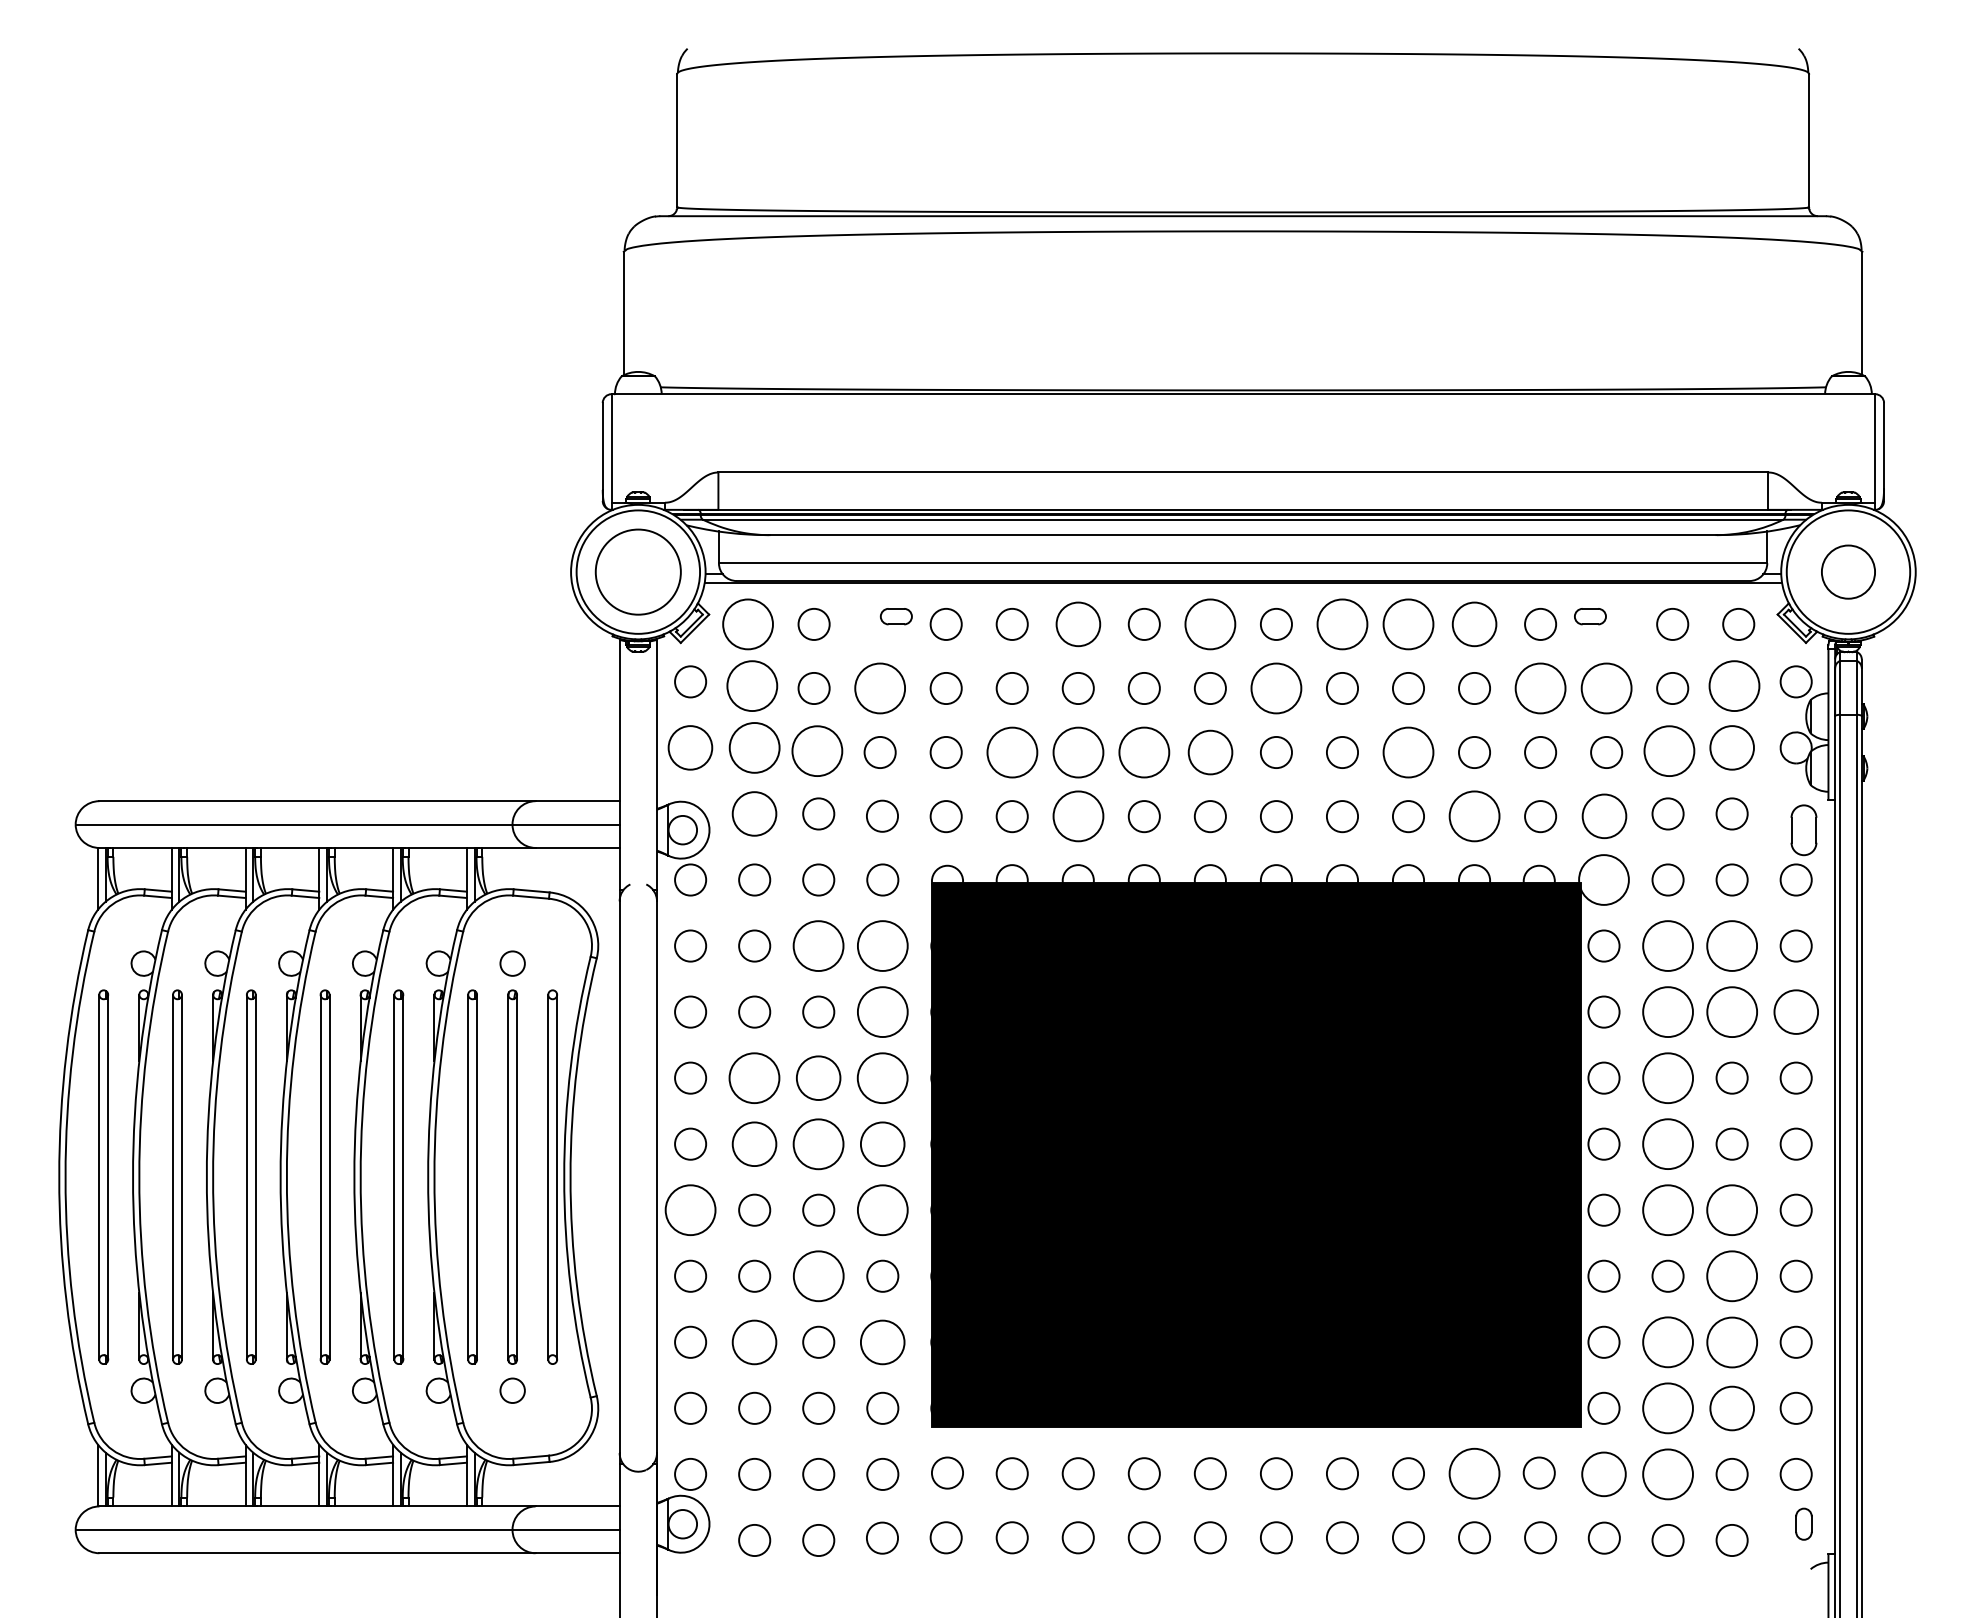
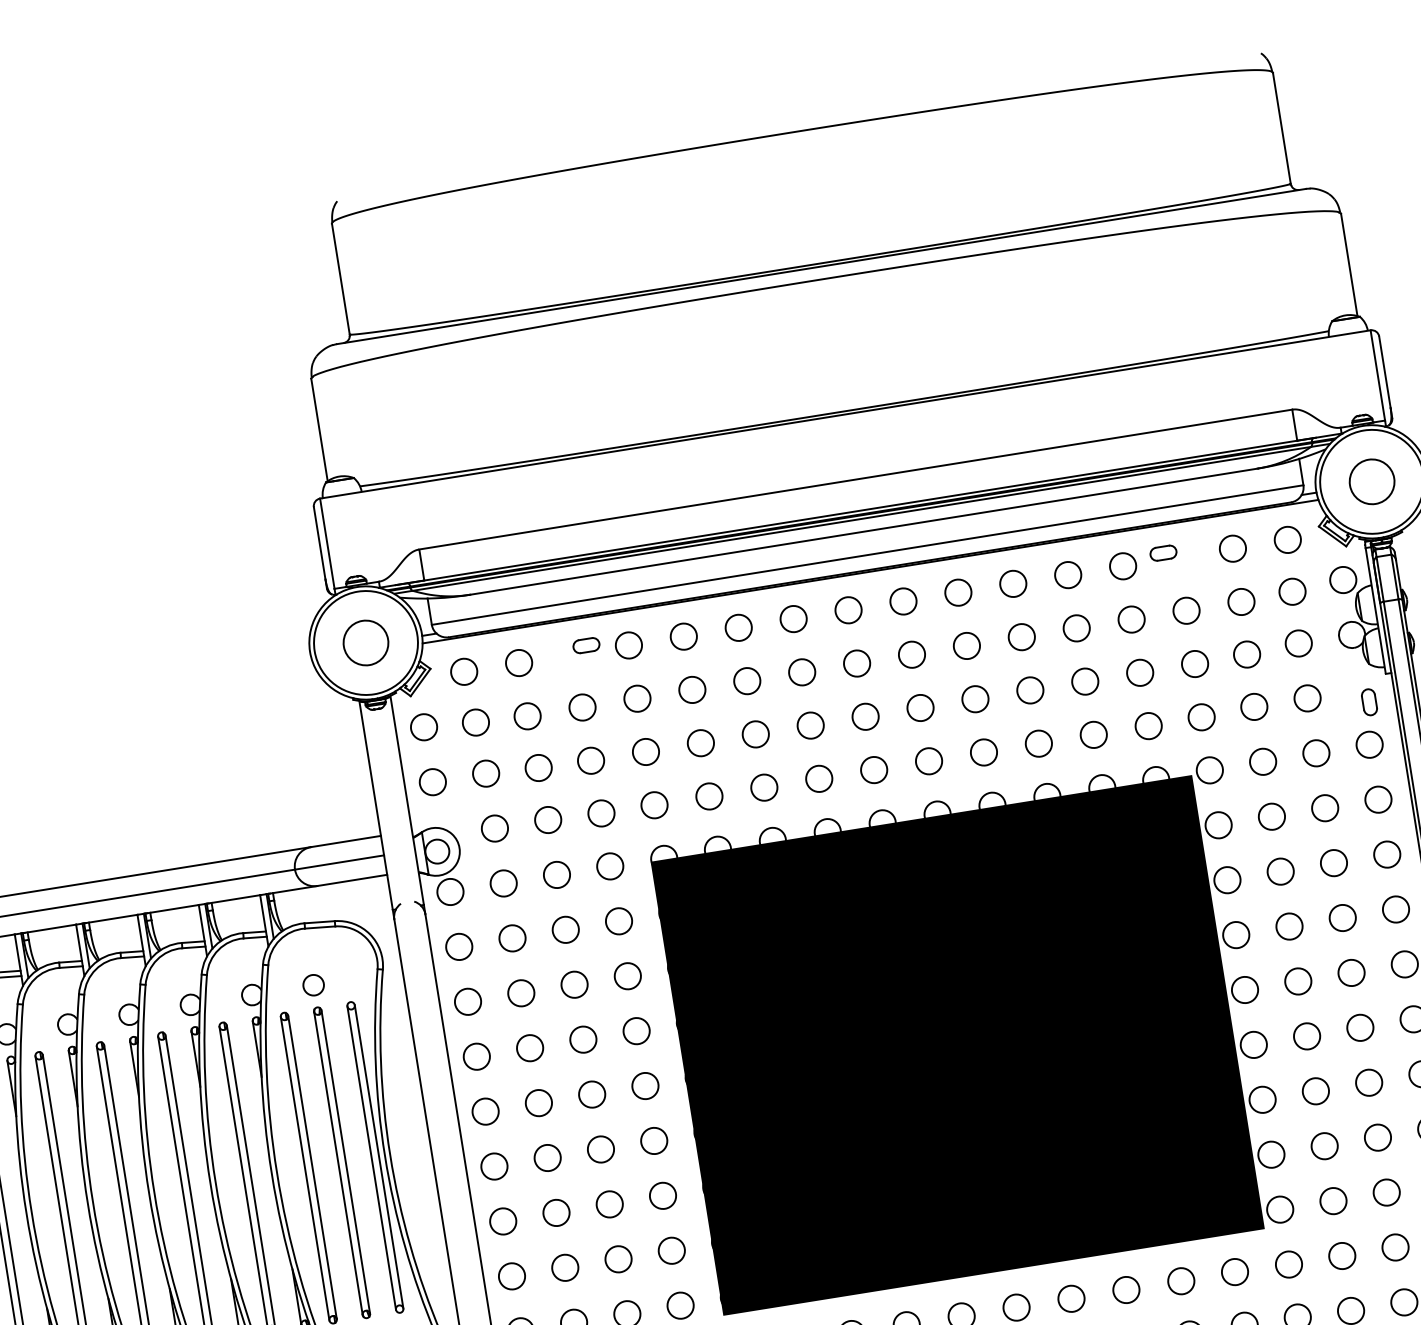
circle: (637, 571) -> (365, 642), size x0.62
circle: (747, 623) -> (463, 671), size x0.62
circle: (1209, 623) -> (847, 609), size x0.62
circle: (1342, 623) -> (958, 591), size x0.62
circle: (1408, 623) -> (1013, 583), size x0.62
circle: (1077, 624) -> (738, 628), size x0.71
circle: (1474, 624) -> (1068, 575), size x0.71
circle: (751, 685) -> (475, 722), size x0.62
circle: (1734, 685) -> (1292, 591), size x0.62
circle: (879, 688) -> (582, 707), size x0.62
circle: (1276, 688) -> (912, 654), size x0.62
circle: (1540, 688) -> (1131, 619), size x0.62
circle: (1606, 688) -> (1186, 610), size x0.62
circle: (690, 747) -> (432, 781), size x0.71
circle: (754, 747) -> (485, 773), size x0.62
circle: (1731, 747) -> (1298, 643), size x0.71
circle: (816, 750) -> (537, 767), size x0.62
circle: (1669, 750) -> (1247, 653), size x0.62
circle: (1011, 752) -> (700, 743), size x0.62
circle: (1077, 752) -> (755, 734), size x0.62
circle: (1143, 752) -> (810, 725), size x0.62
circle: (1209, 752) -> (864, 716), size x0.71
circle: (1408, 752) -> (1030, 690), size x0.62
circle: (754, 813) -> (494, 828), size x0.71
circle: (1603, 815) -> (1200, 716), size x0.71
circle: (1077, 816) -> (763, 787), size x0.62
circle: (1474, 816) -> (1093, 734), size x0.62
part: (1803, 829) -> (1369, 701), size x0.62
circle: (1603, 879) -> (1209, 770), size x0.62
circle: (818, 945) -> (565, 929), size x0.62
circle: (882, 945) -> (618, 920), size x0.62
circle: (1667, 945) -> (1271, 816), size x0.62
circle: (1731, 945) -> (1324, 807), size x0.62
circle: (882, 1011) -> (627, 975), size x0.62
circle: (1667, 1011) -> (1280, 871), size x0.62
circle: (1731, 1011) -> (1333, 862), size x0.62
circle: (1795, 1011) -> (1386, 854), size x0.71
circle: (754, 1077) -> (529, 1047), size x0.62
circle: (818, 1077) -> (583, 1039), size x0.71
circle: (882, 1077) -> (636, 1030), size x0.62
circle: (1667, 1077) -> (1288, 926), size x0.62
circle: (754, 1143) -> (538, 1102), size x0.71
circle: (818, 1143) -> (591, 1094), size x0.62
circle: (882, 1143) -> (645, 1085), size x0.71
circle: (1667, 1143) -> (1297, 980), size x0.62
circle: (690, 1209) -> (494, 1165), size x0.62
circle: (882, 1209) -> (653, 1140), size x0.62
circle: (1667, 1209) -> (1306, 1035), size x0.62
circle: (1731, 1209) -> (1359, 1027), size x0.62
circle: (818, 1275) -> (609, 1203), size x0.62
circle: (1731, 1275) -> (1368, 1082), size x0.62
circle: (754, 1341) -> (565, 1267), size x0.71
circle: (882, 1341) -> (671, 1250), size x0.71
circle: (1667, 1341) -> (1324, 1145), size x0.62
circle: (1731, 1341) -> (1377, 1137), size x0.62
circle: (1667, 1407) -> (1332, 1200), size x0.62
circle: (1731, 1407) -> (1386, 1191), size x0.71
circle: (1474, 1473) -> (1181, 1281), size x0.62
circle: (1667, 1473) -> (1341, 1255), size x0.62
circle: (1603, 1474) -> (1288, 1264), size x0.71

